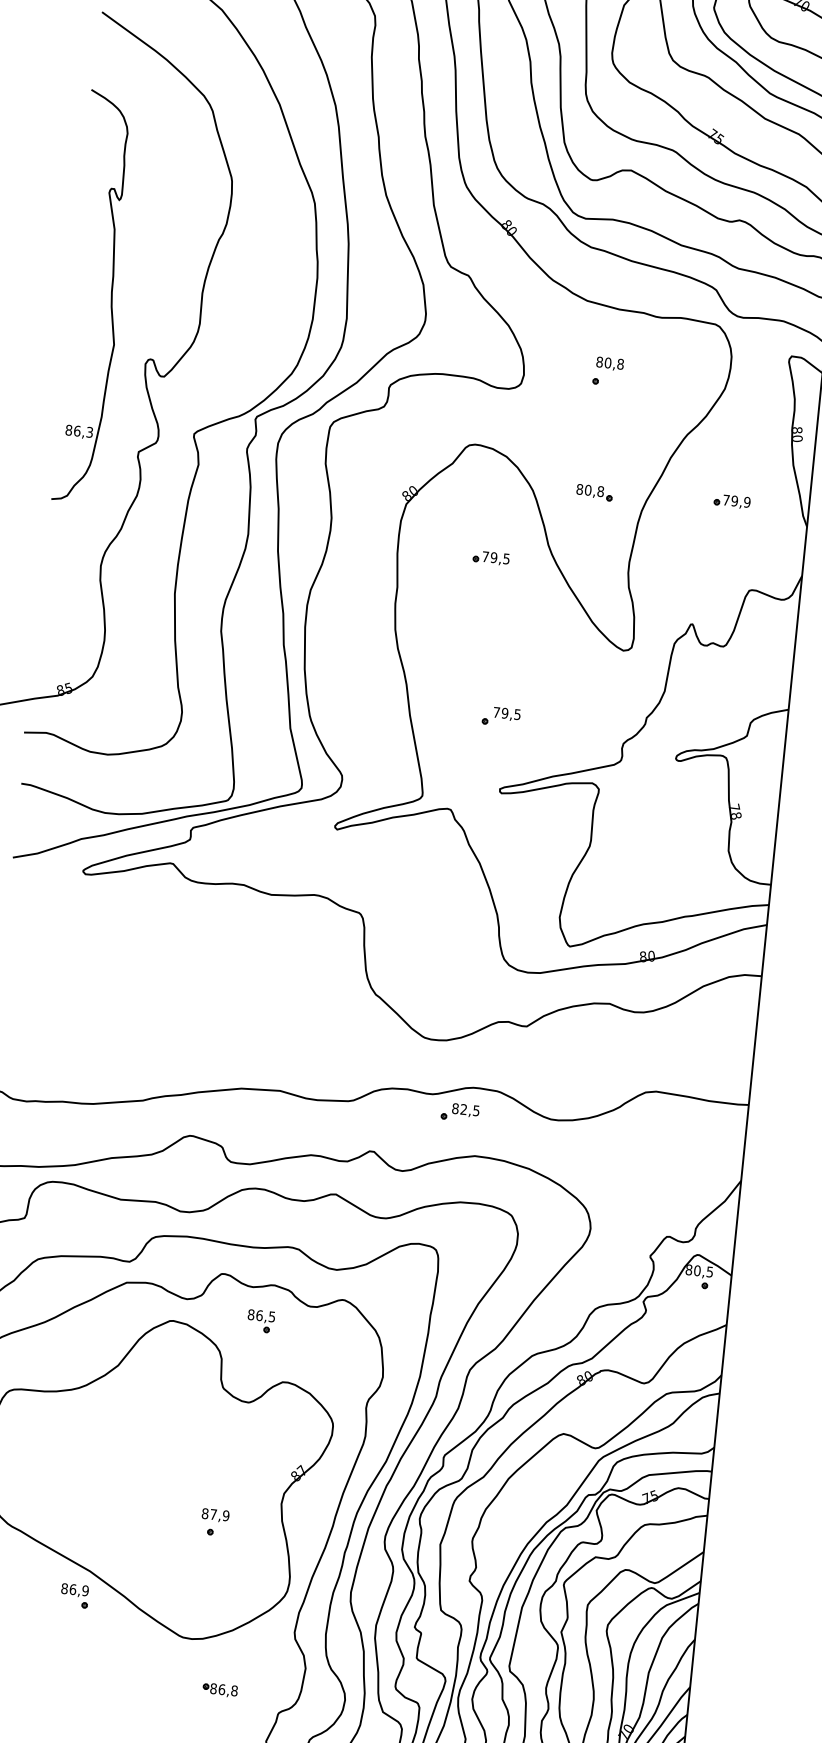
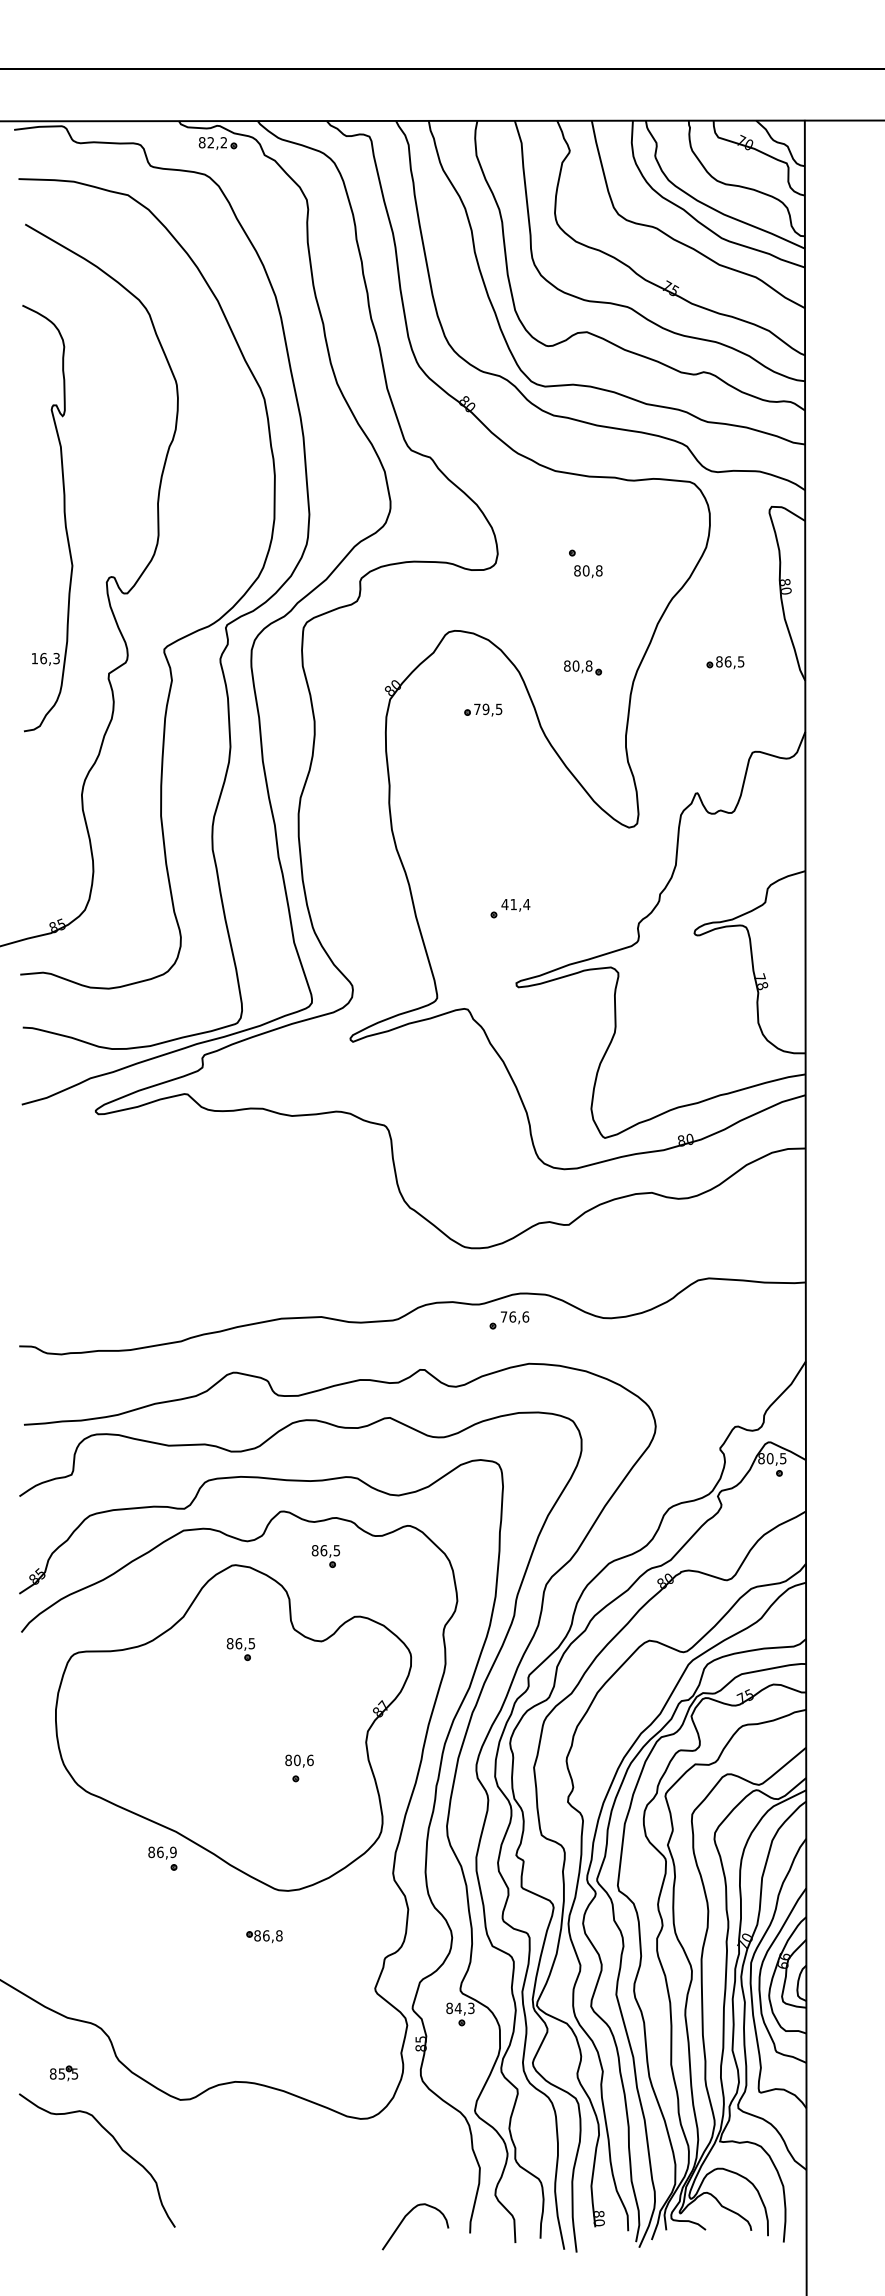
text: (610, 363) -> (588, 571), moved
text: (68, 430) -> (34, 658), 86,3 -> 16,3
text: (737, 500) -> (730, 661), 79,9 -> 86,5
part: (491, 557) -> (483, 709), moved
text: (506, 713) -> (515, 904), 79,5 -> 41,4
text: (465, 1109) -> (514, 1316), 82,5 -> 76,6
part: (169, 1402) -> (240, 1649), added
text: (219, 1515) -> (303, 1760), 87,9 -> 80,6
part: (220, 1690) -> (264, 1936), moved

